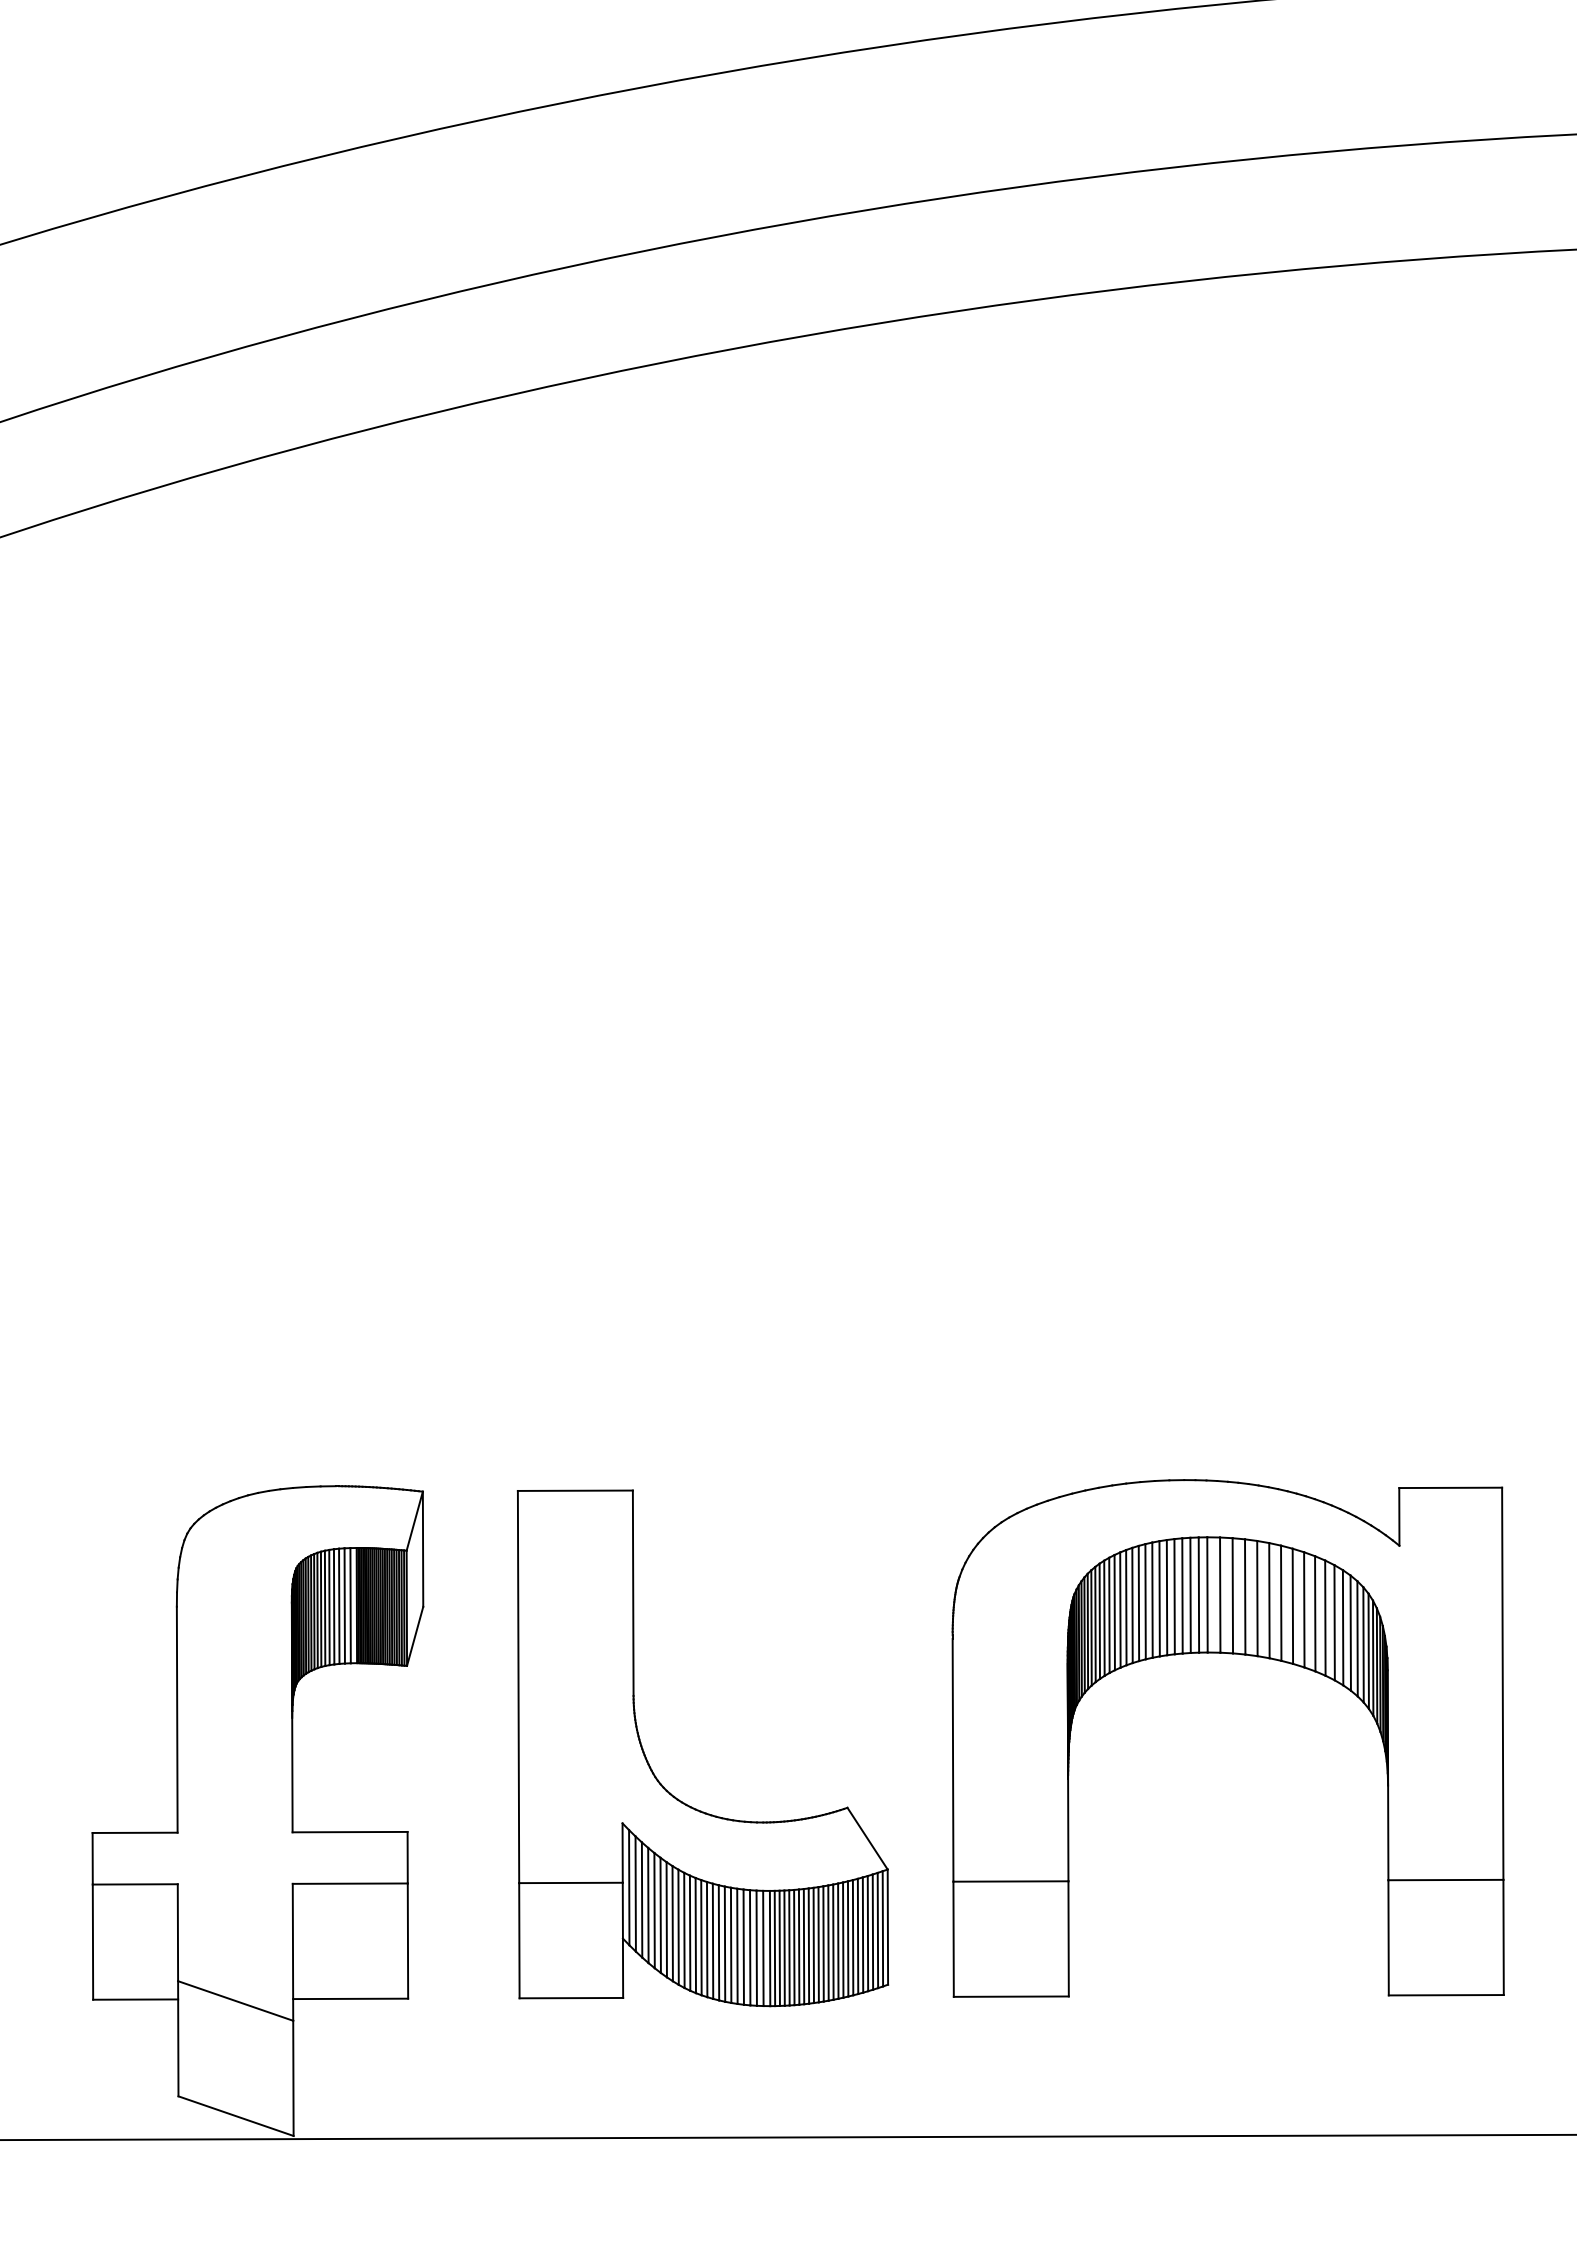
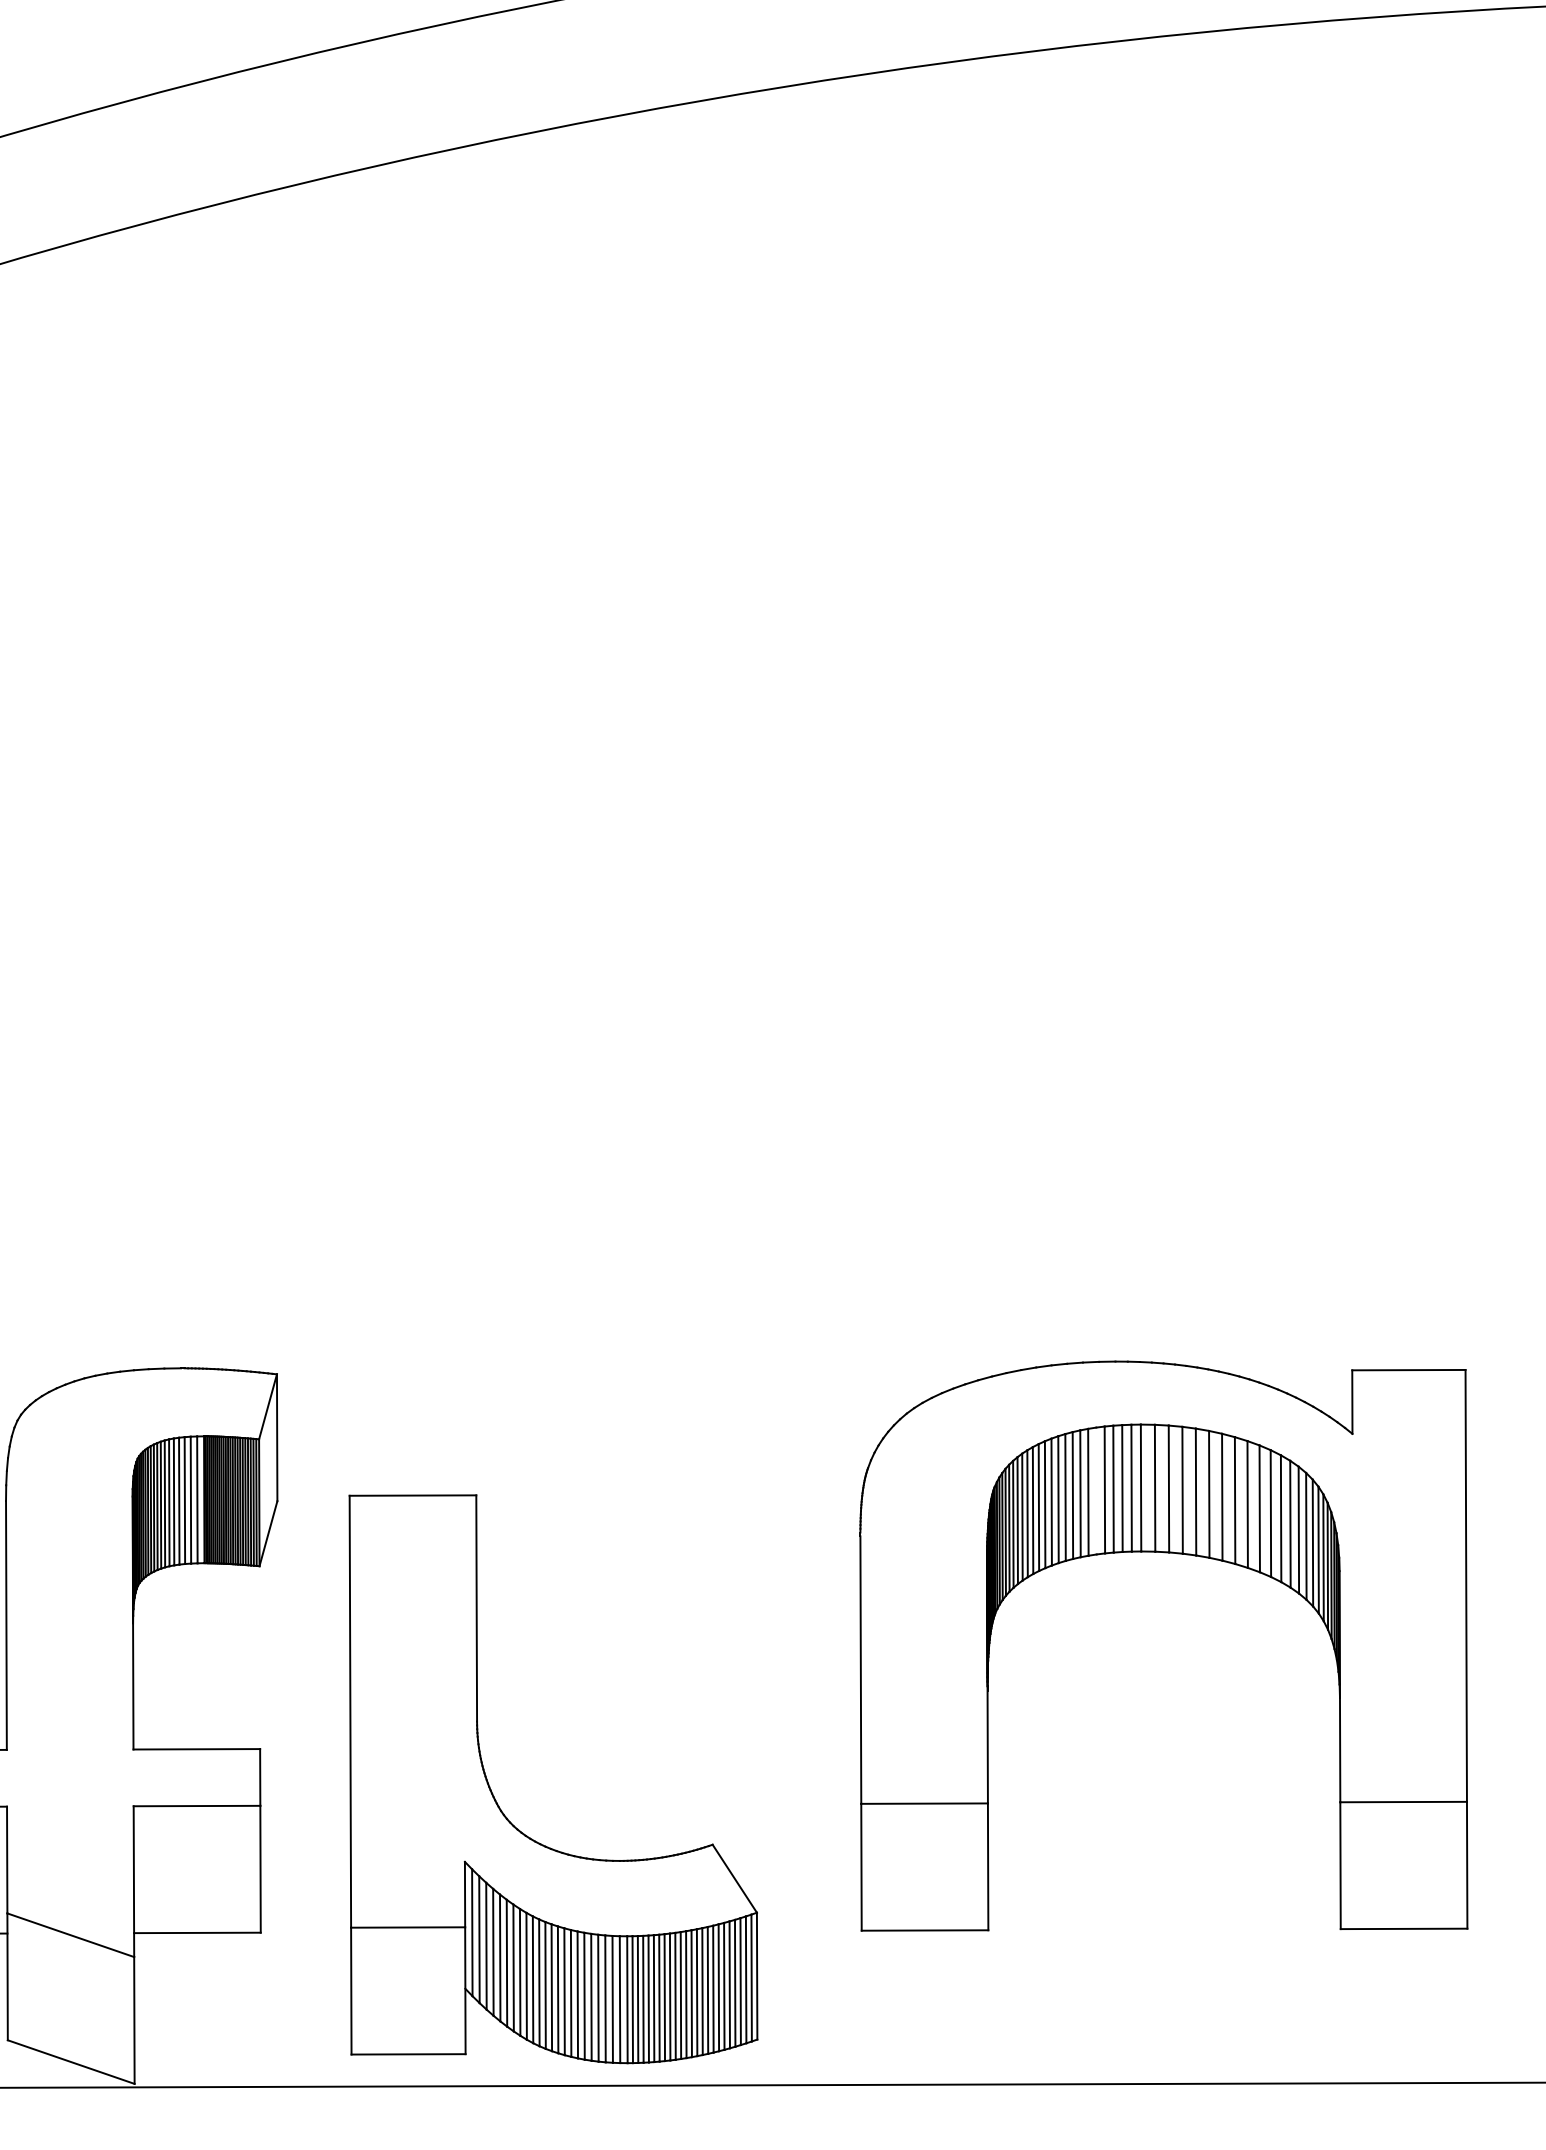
line: (1166, 1597) -> (1095, 1490), removed
part: (662, 1784) -> (508, 1819), moved

